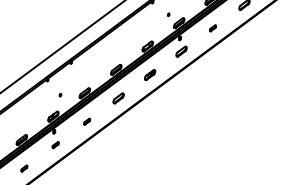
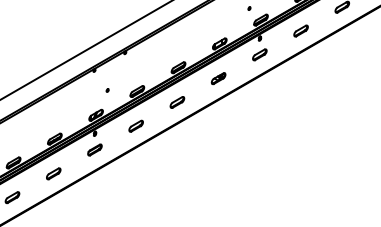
part: (212, 27) -> (300, 30), size x1.67
part: (86, 121) -> (135, 125), size x1.67
part: (55, 144) -> (94, 149), size x1.67
part: (24, 168) -> (53, 173), size x1.67

